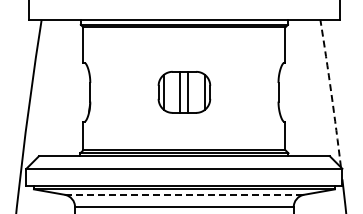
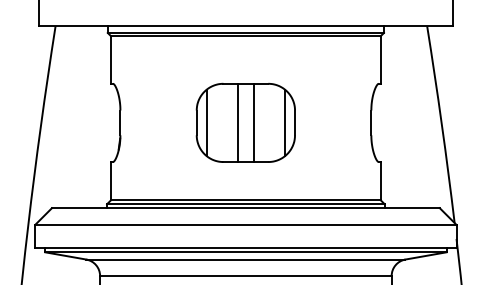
part: (184, 92) -> (245, 123), size x1.43
arc: (331, 93) -> (441, 124), dashed -> solid
line: (184, 194) -> (245, 259), dashed -> solid

